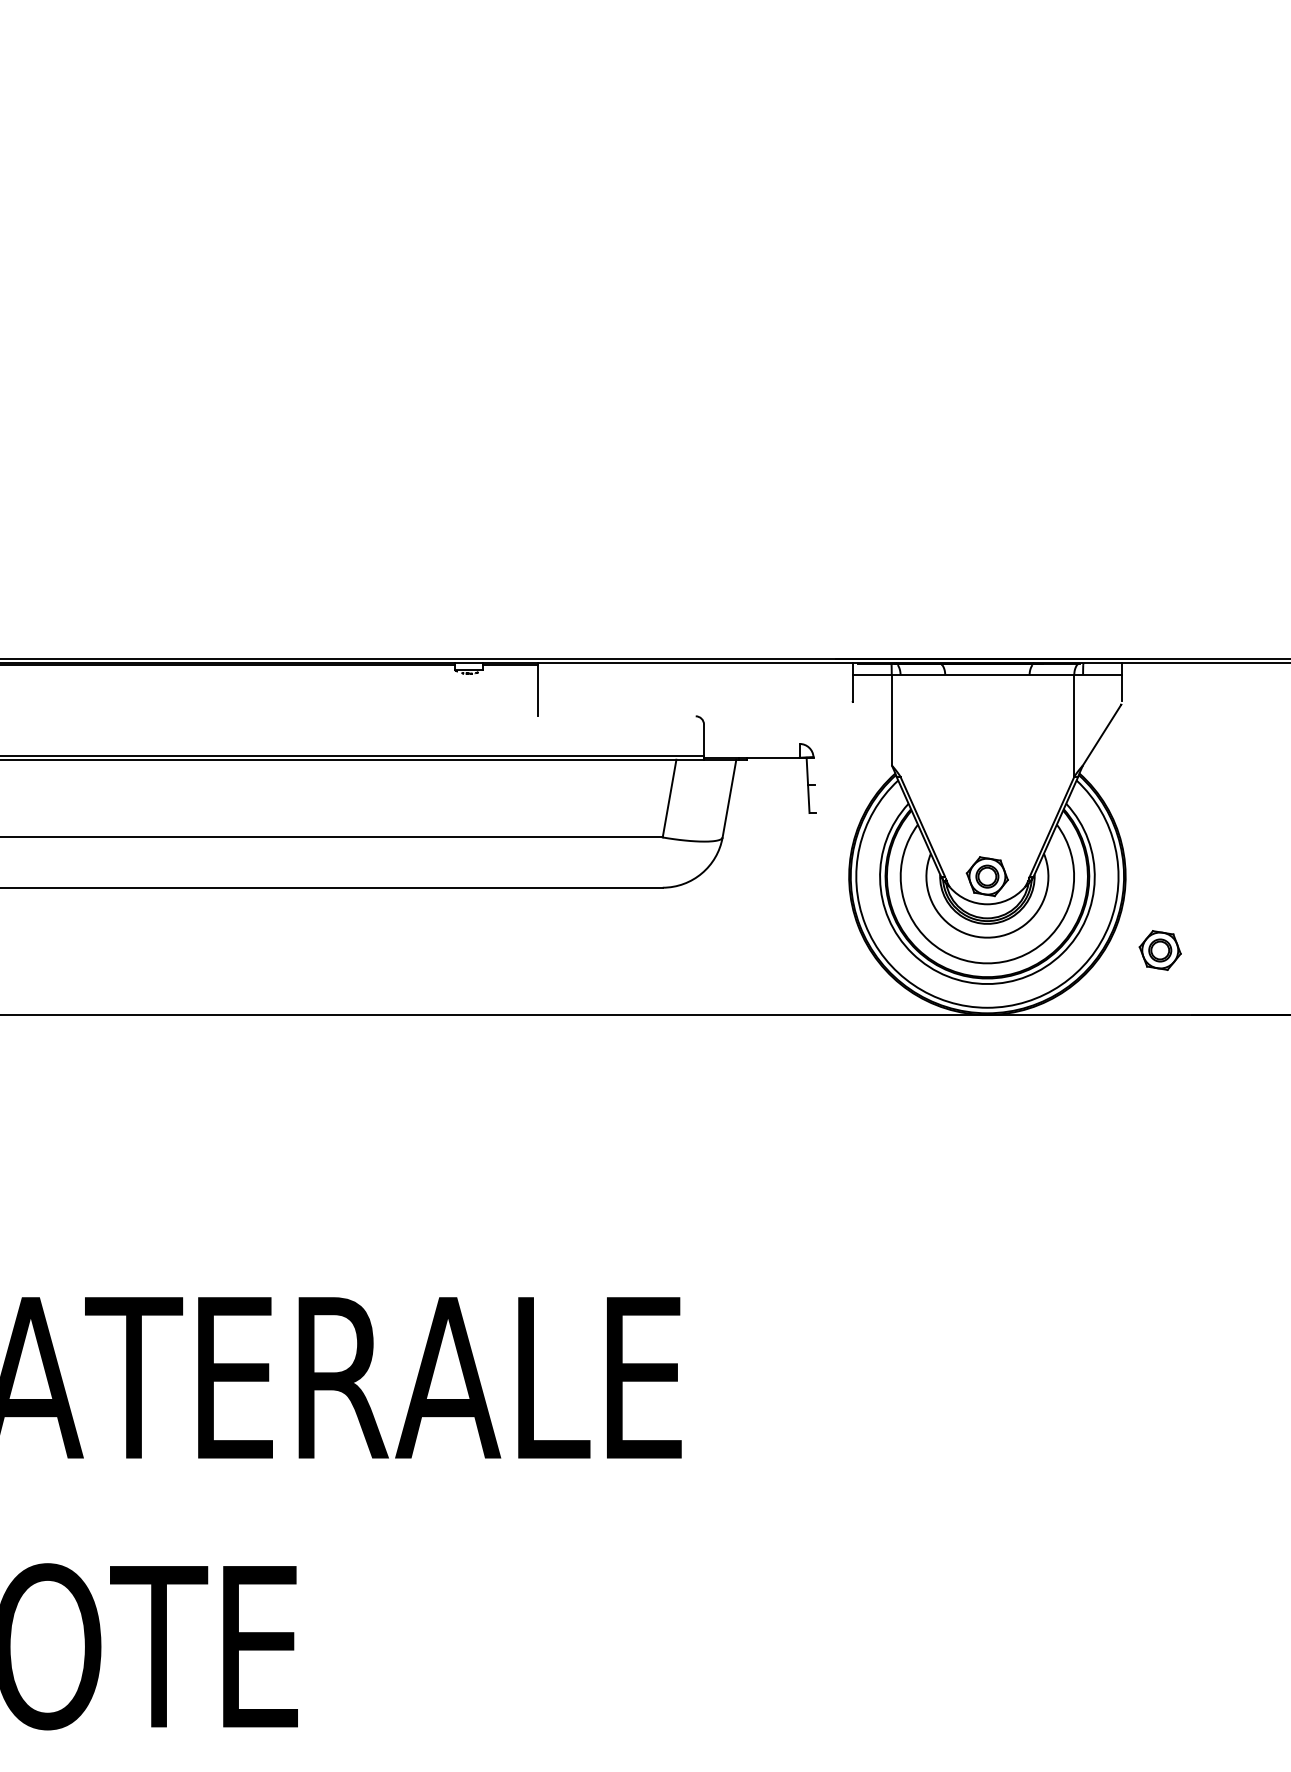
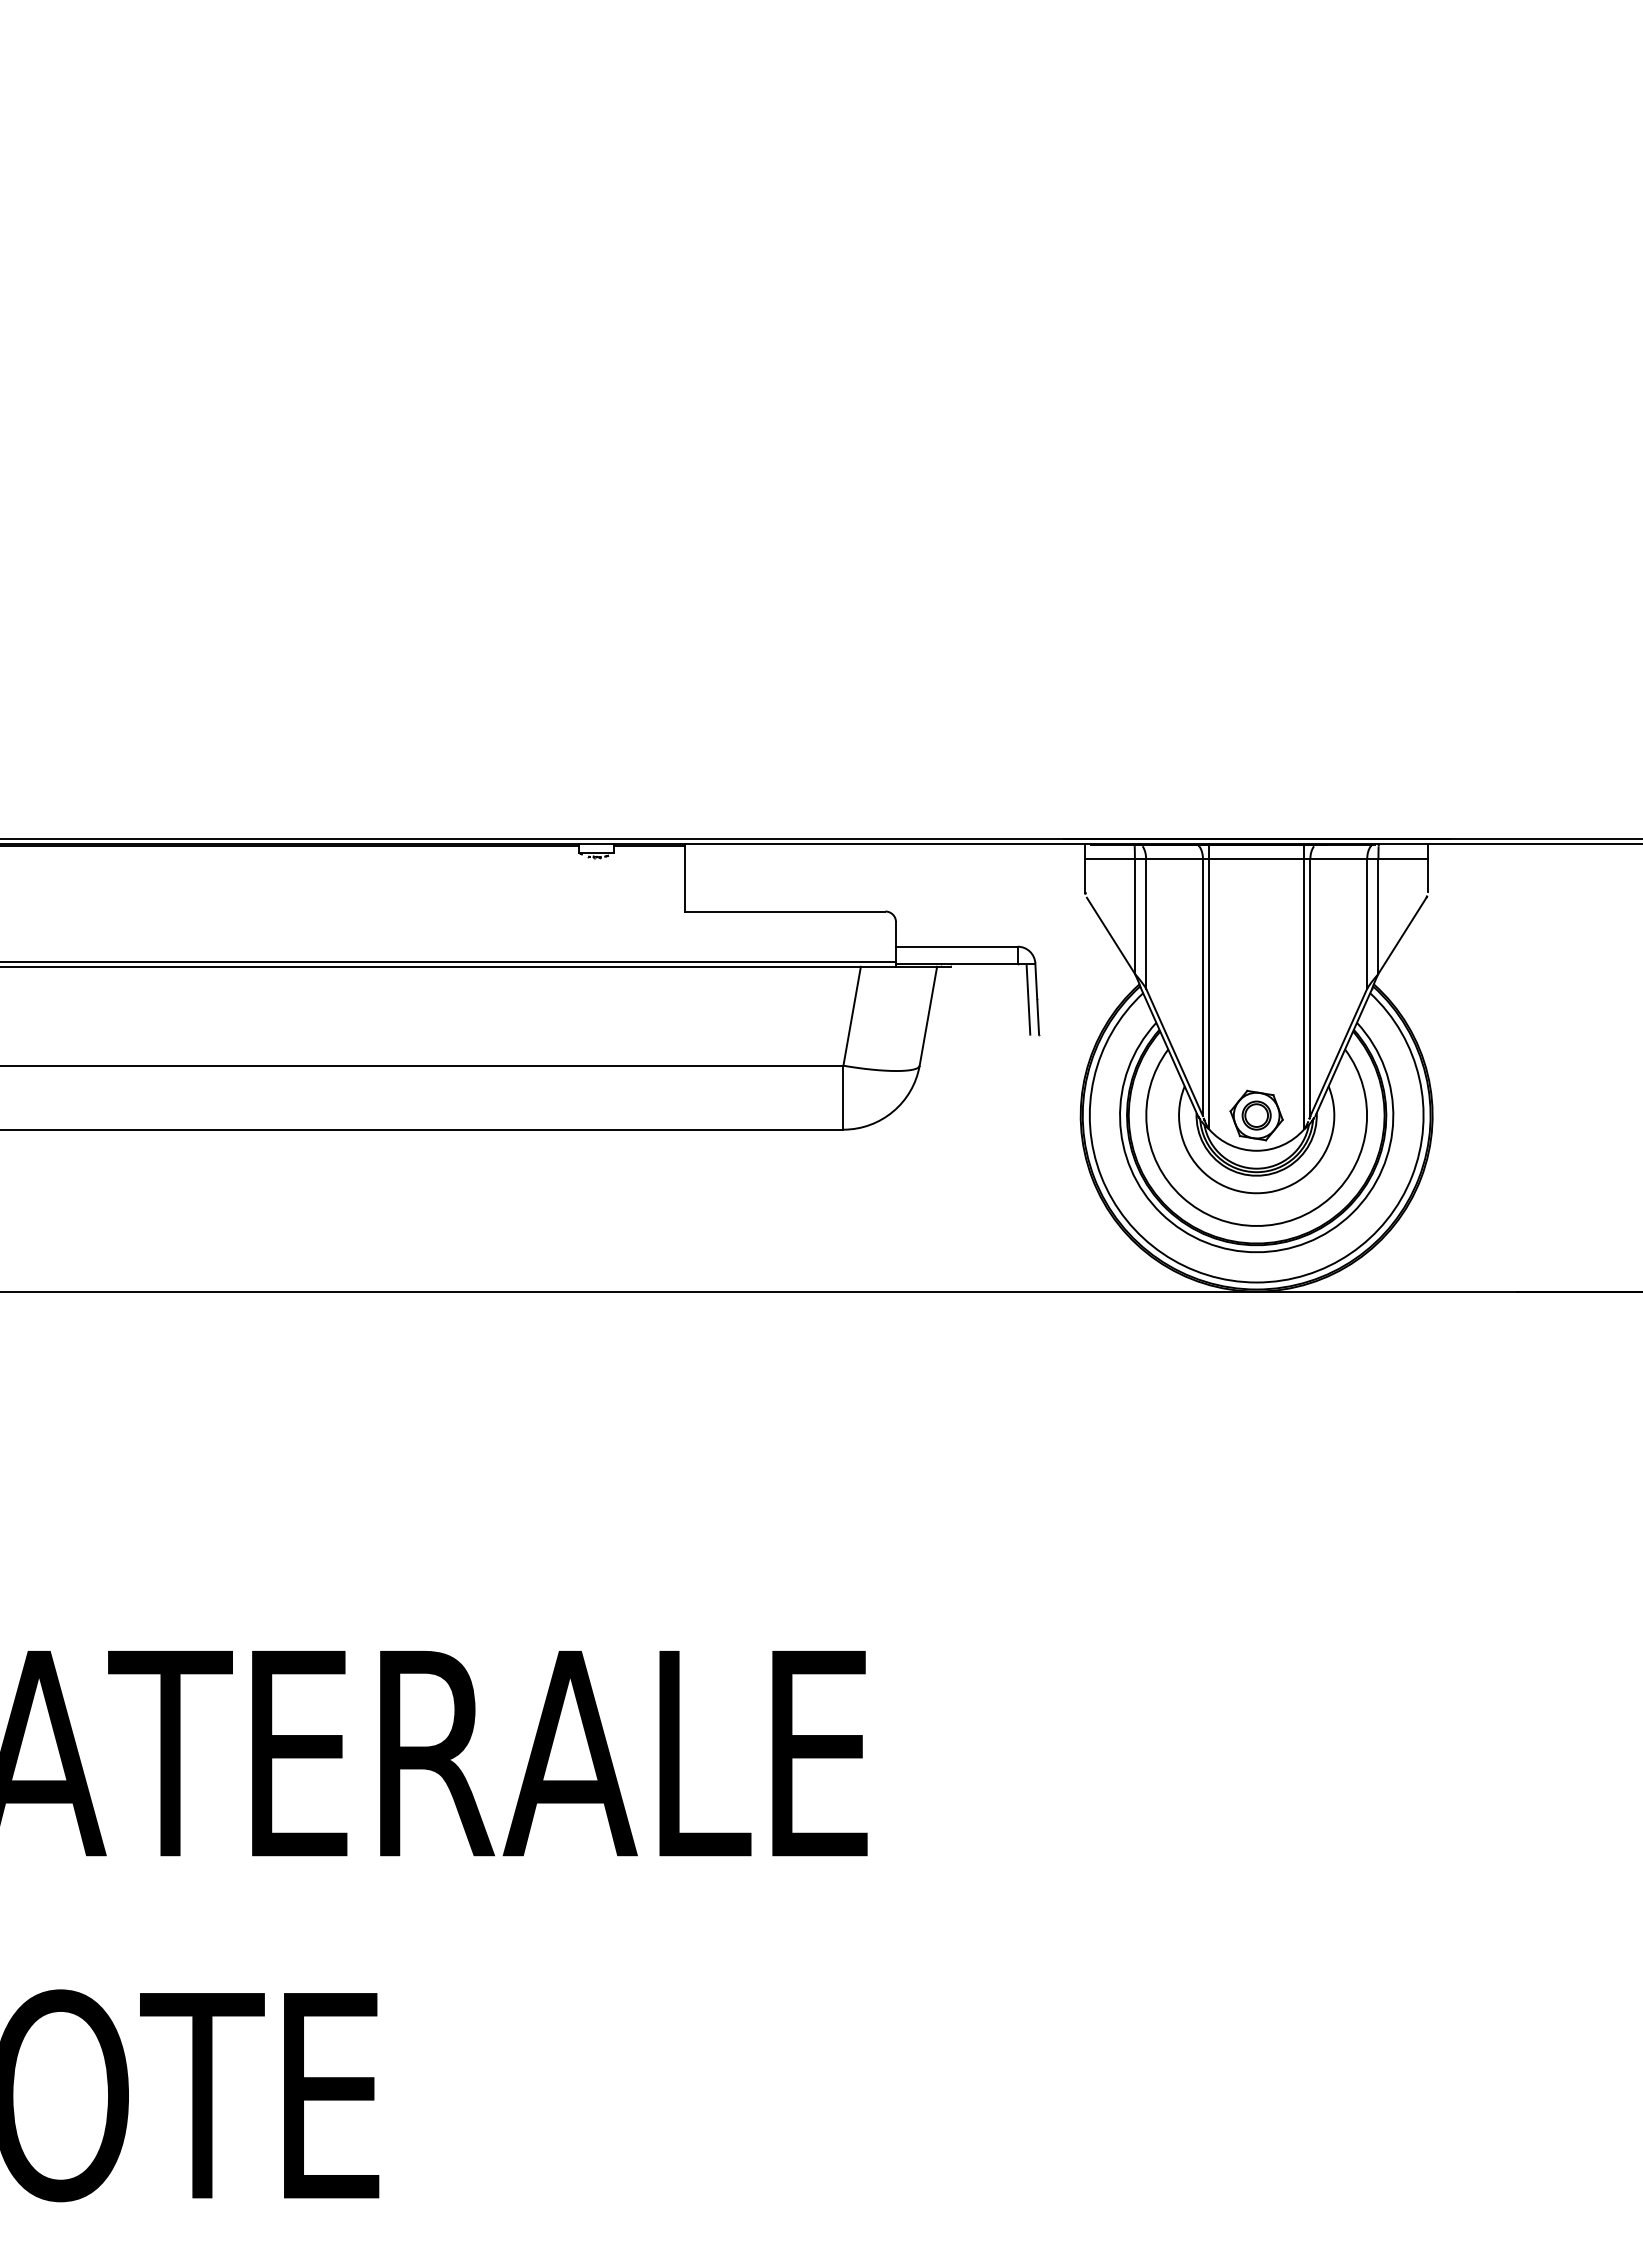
line: (616, 716) -> (784, 911), added
line: (1083, 719) -> (1378, 915), added
line: (900, 725) -> (1146, 923), added
line: (872, 735) -> (1110, 935), added
line: (751, 743) -> (956, 946), added
line: (950, 775) -> (1209, 986), added
line: (1024, 775) -> (1304, 986), added
line: (944, 776) -> (1202, 987), added
line: (1029, 776) -> (1310, 987), added
line: (815, 784) -> (1037, 998), added
line: (662, 862) -> (843, 1097), added
part: (1160, 950) -> (1476, 1209), removed

